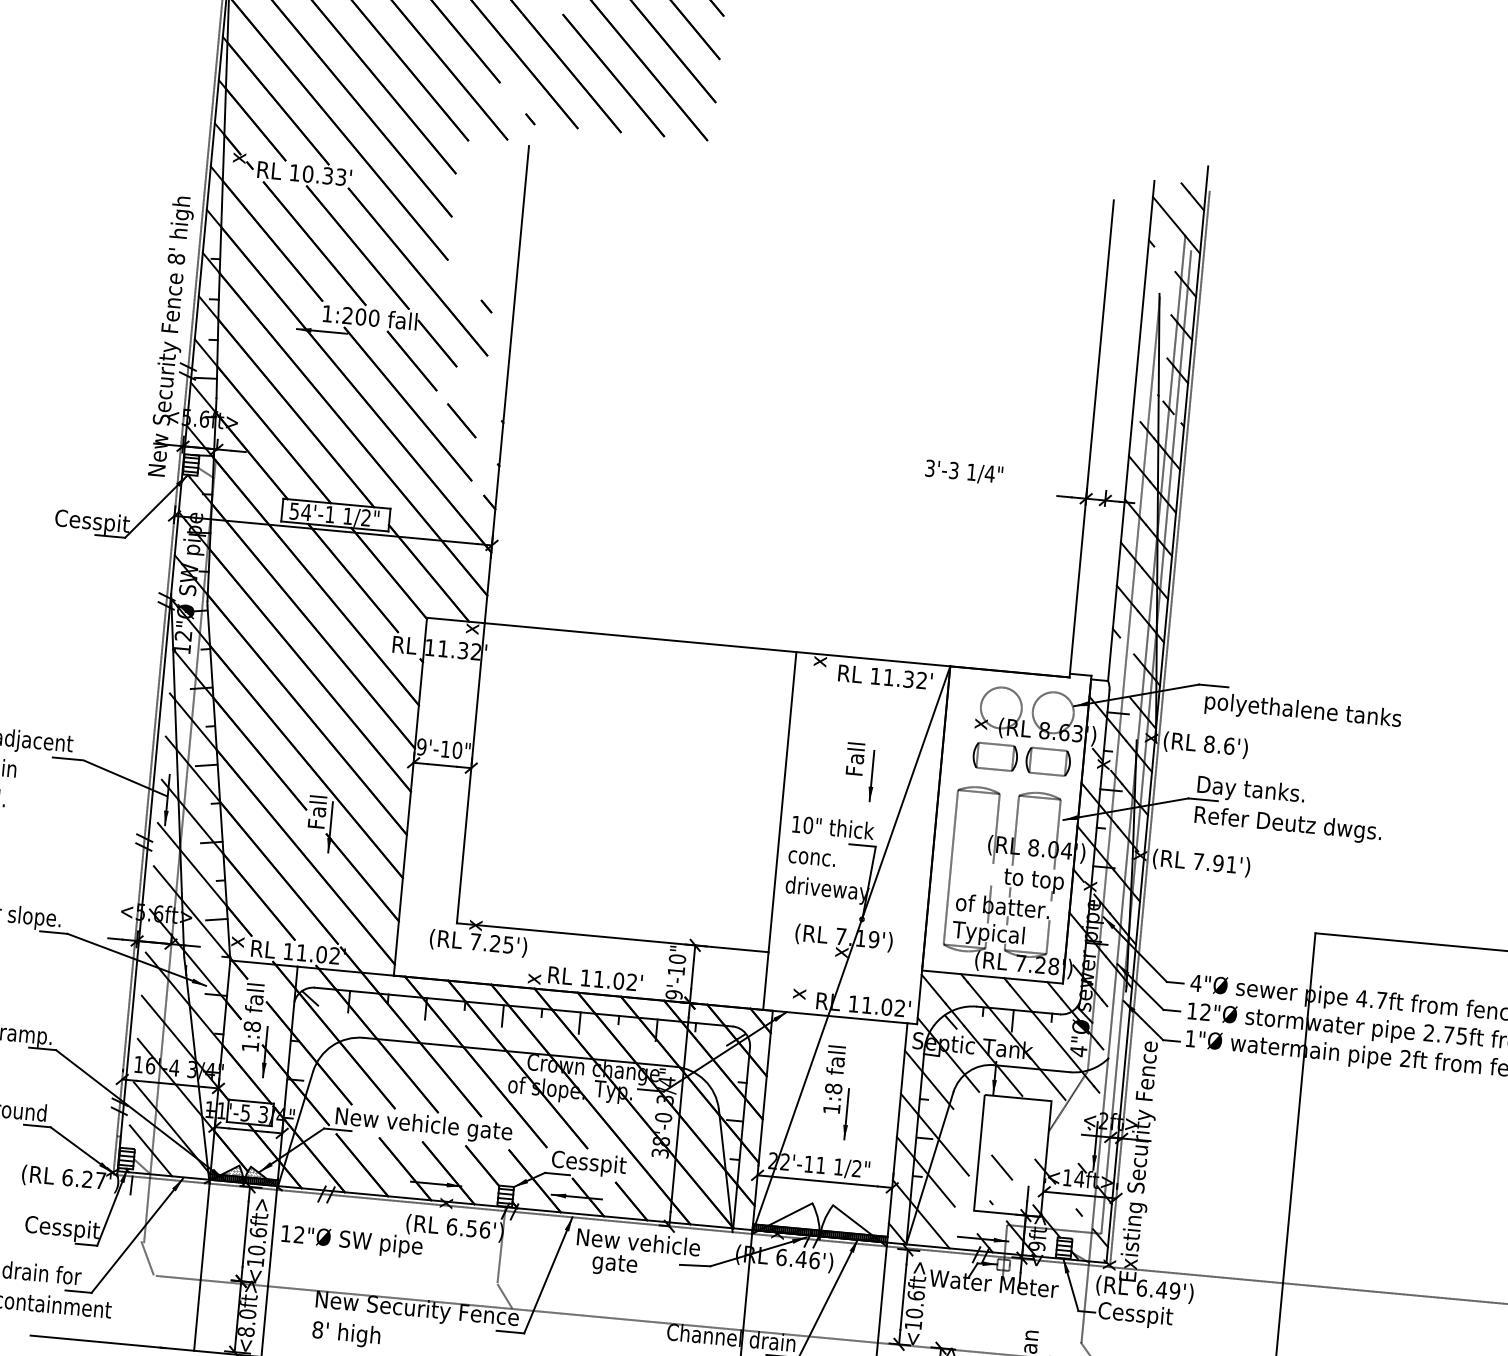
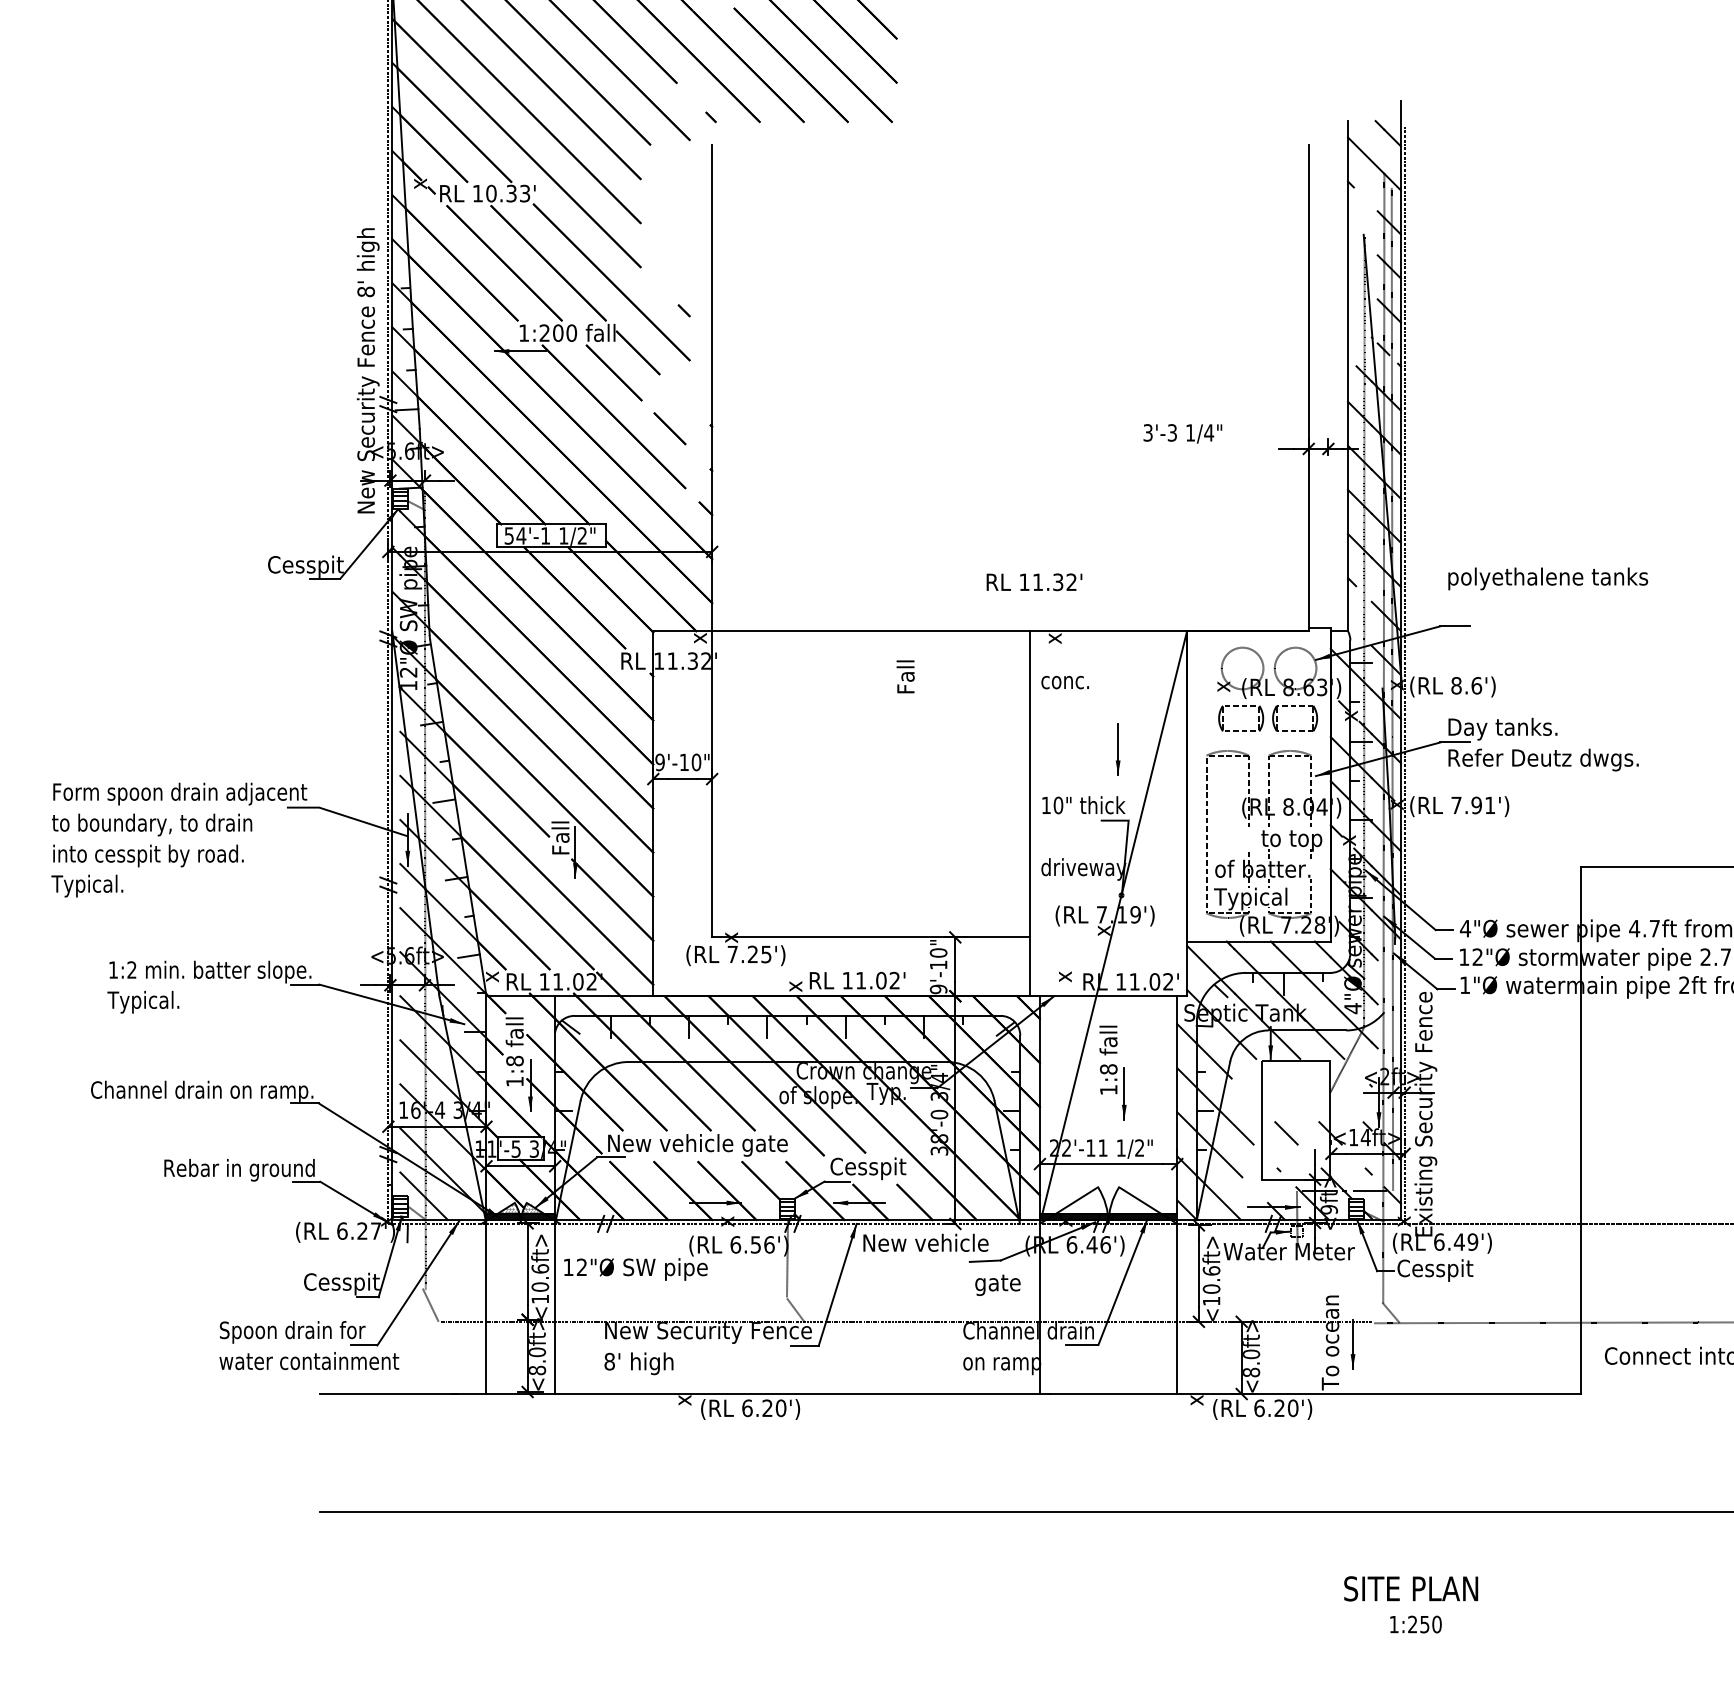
text: (885, 677) -> (1034, 582), moved
text: (1303, 711) -> (1548, 578), moved
text: (855, 758) -> (905, 676), moved
text: (811, 858) -> (1064, 682), moved
text: (614, 1264) -> (997, 1284), moved

